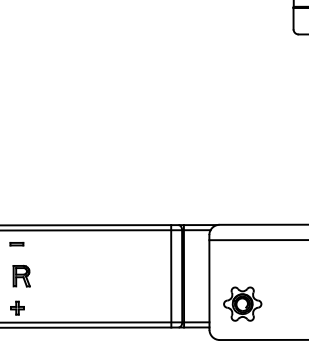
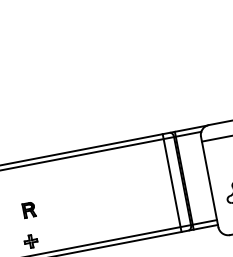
part: (16, 243) -> (18, 179), removed
part: (21, 275) -> (28, 209), size x0.7

